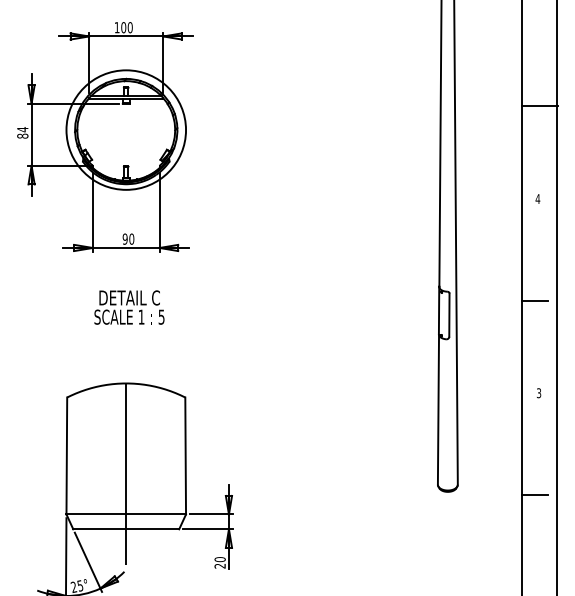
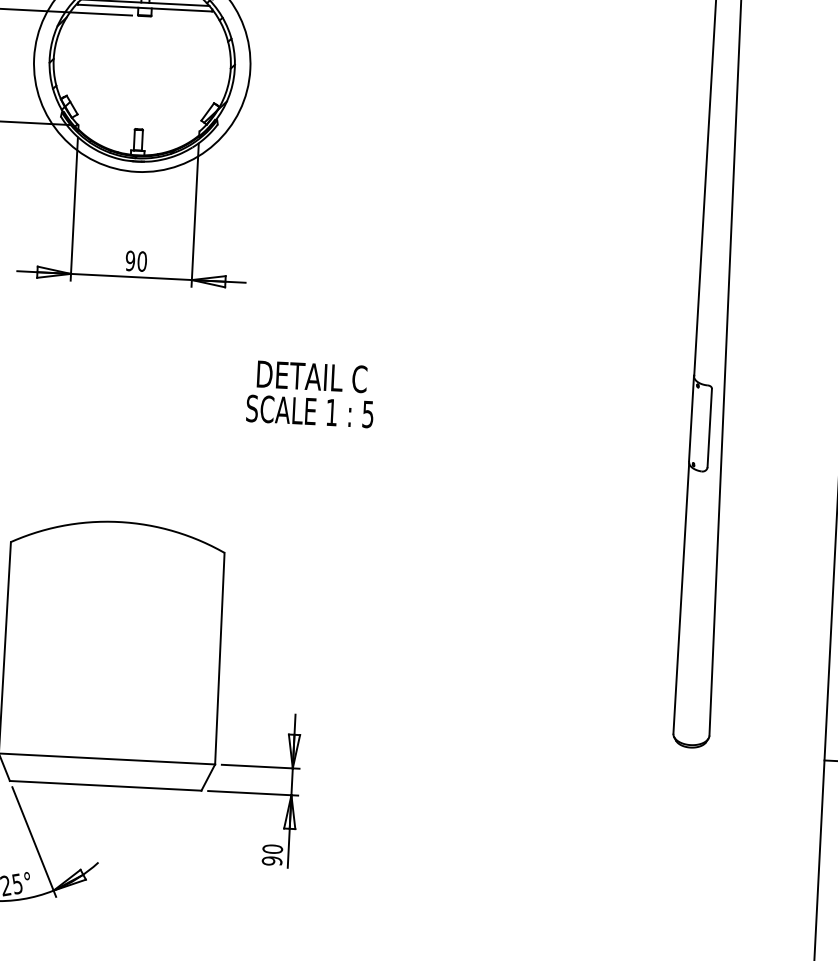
text: (129, 307) -> (310, 394), moved
line: (126, 473) -> (111, 684), removed
text: (219, 565) -> (271, 859), 20 -> 90

